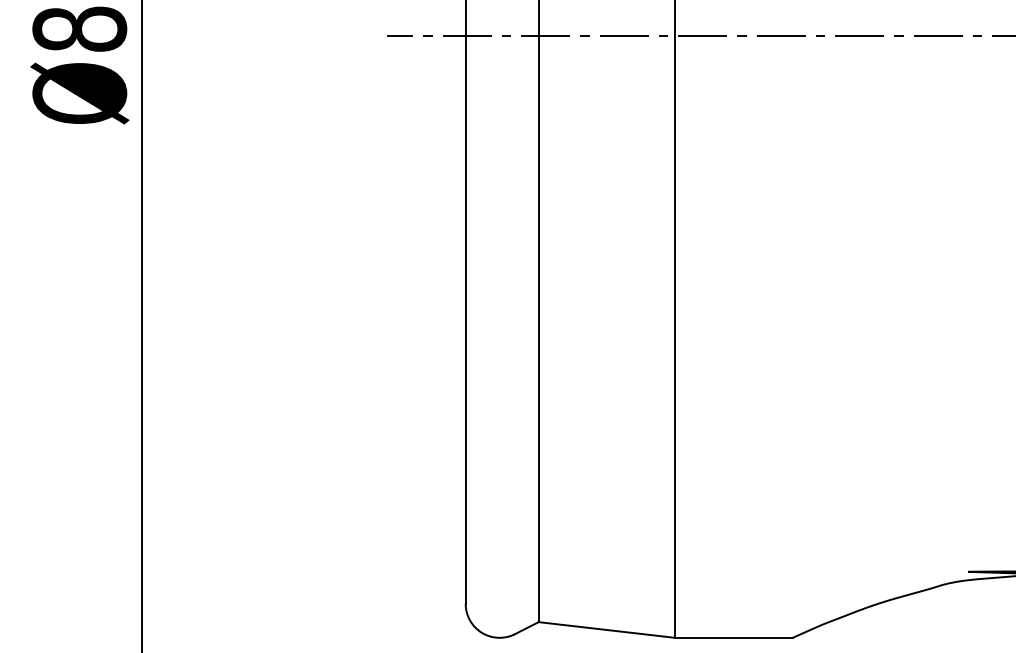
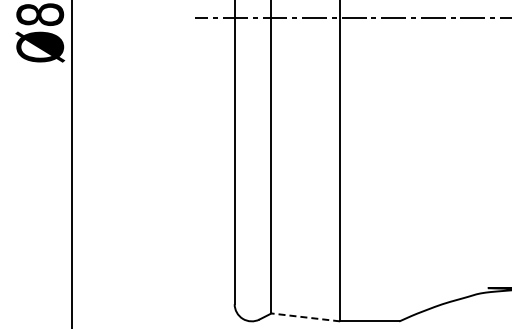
line: (606, 630) -> (305, 317), solid -> dashed

